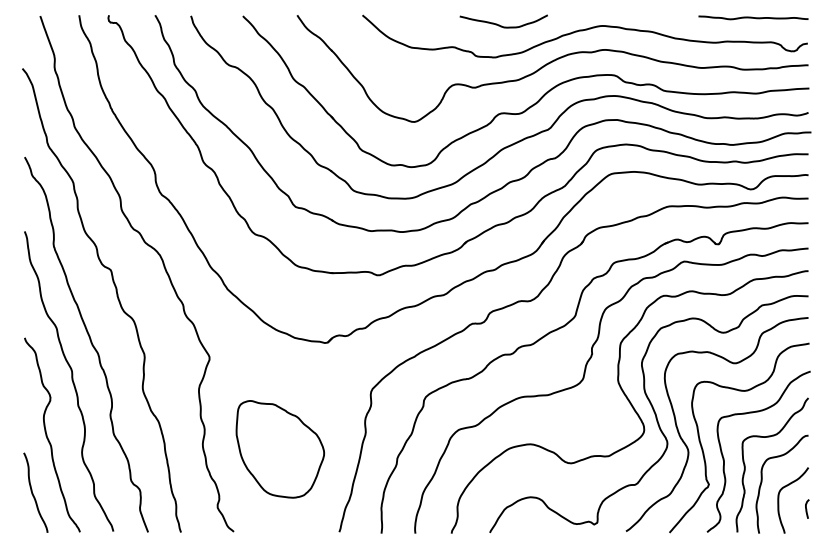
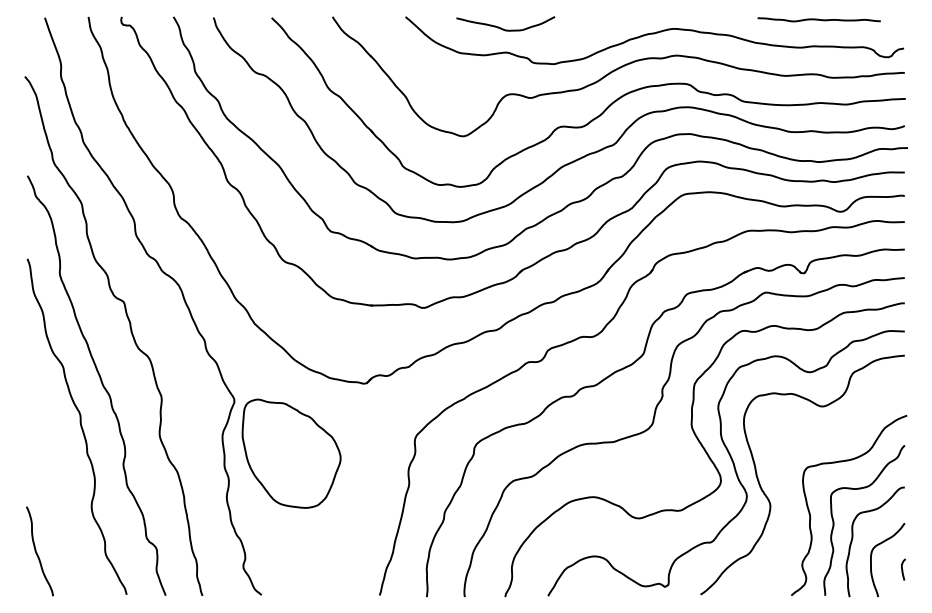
curve: (752, 17) -> (818, 19), moved
curve: (501, 25) -> (503, 28), moved
curve: (47, 436) -> (53, 488), removed
part: (280, 449) -> (291, 453), moved
curve: (703, 449) -> (787, 503), removed

